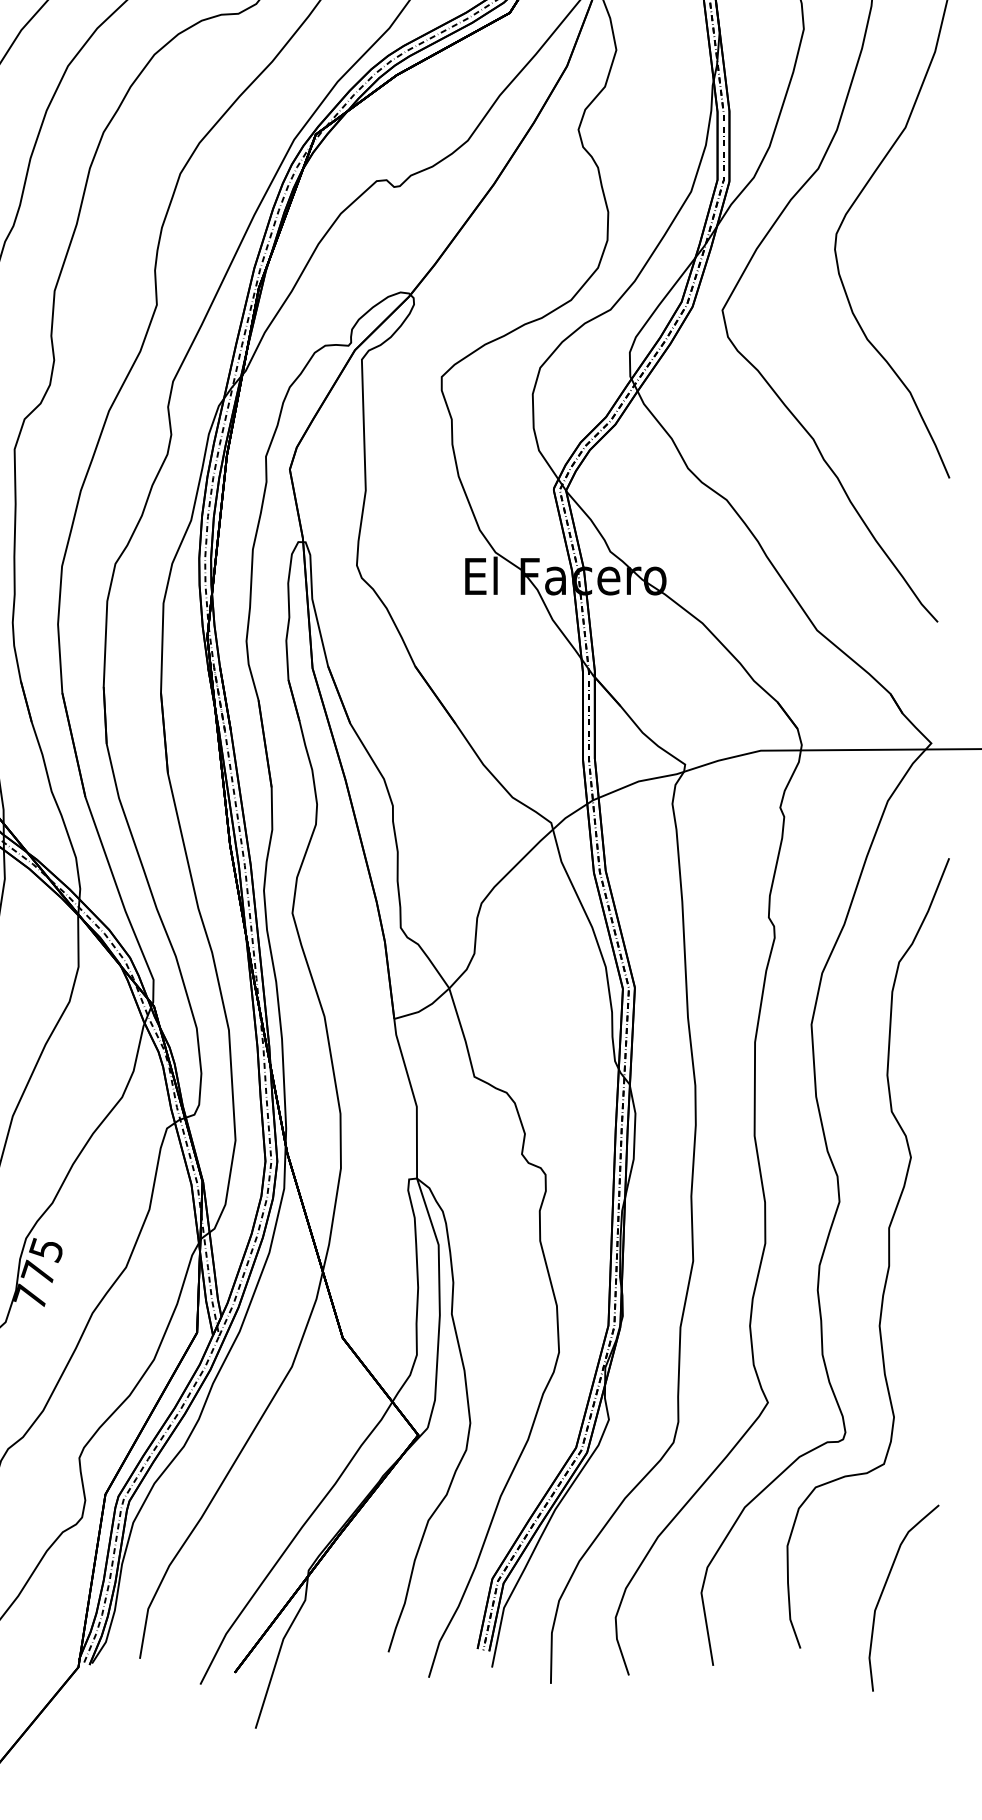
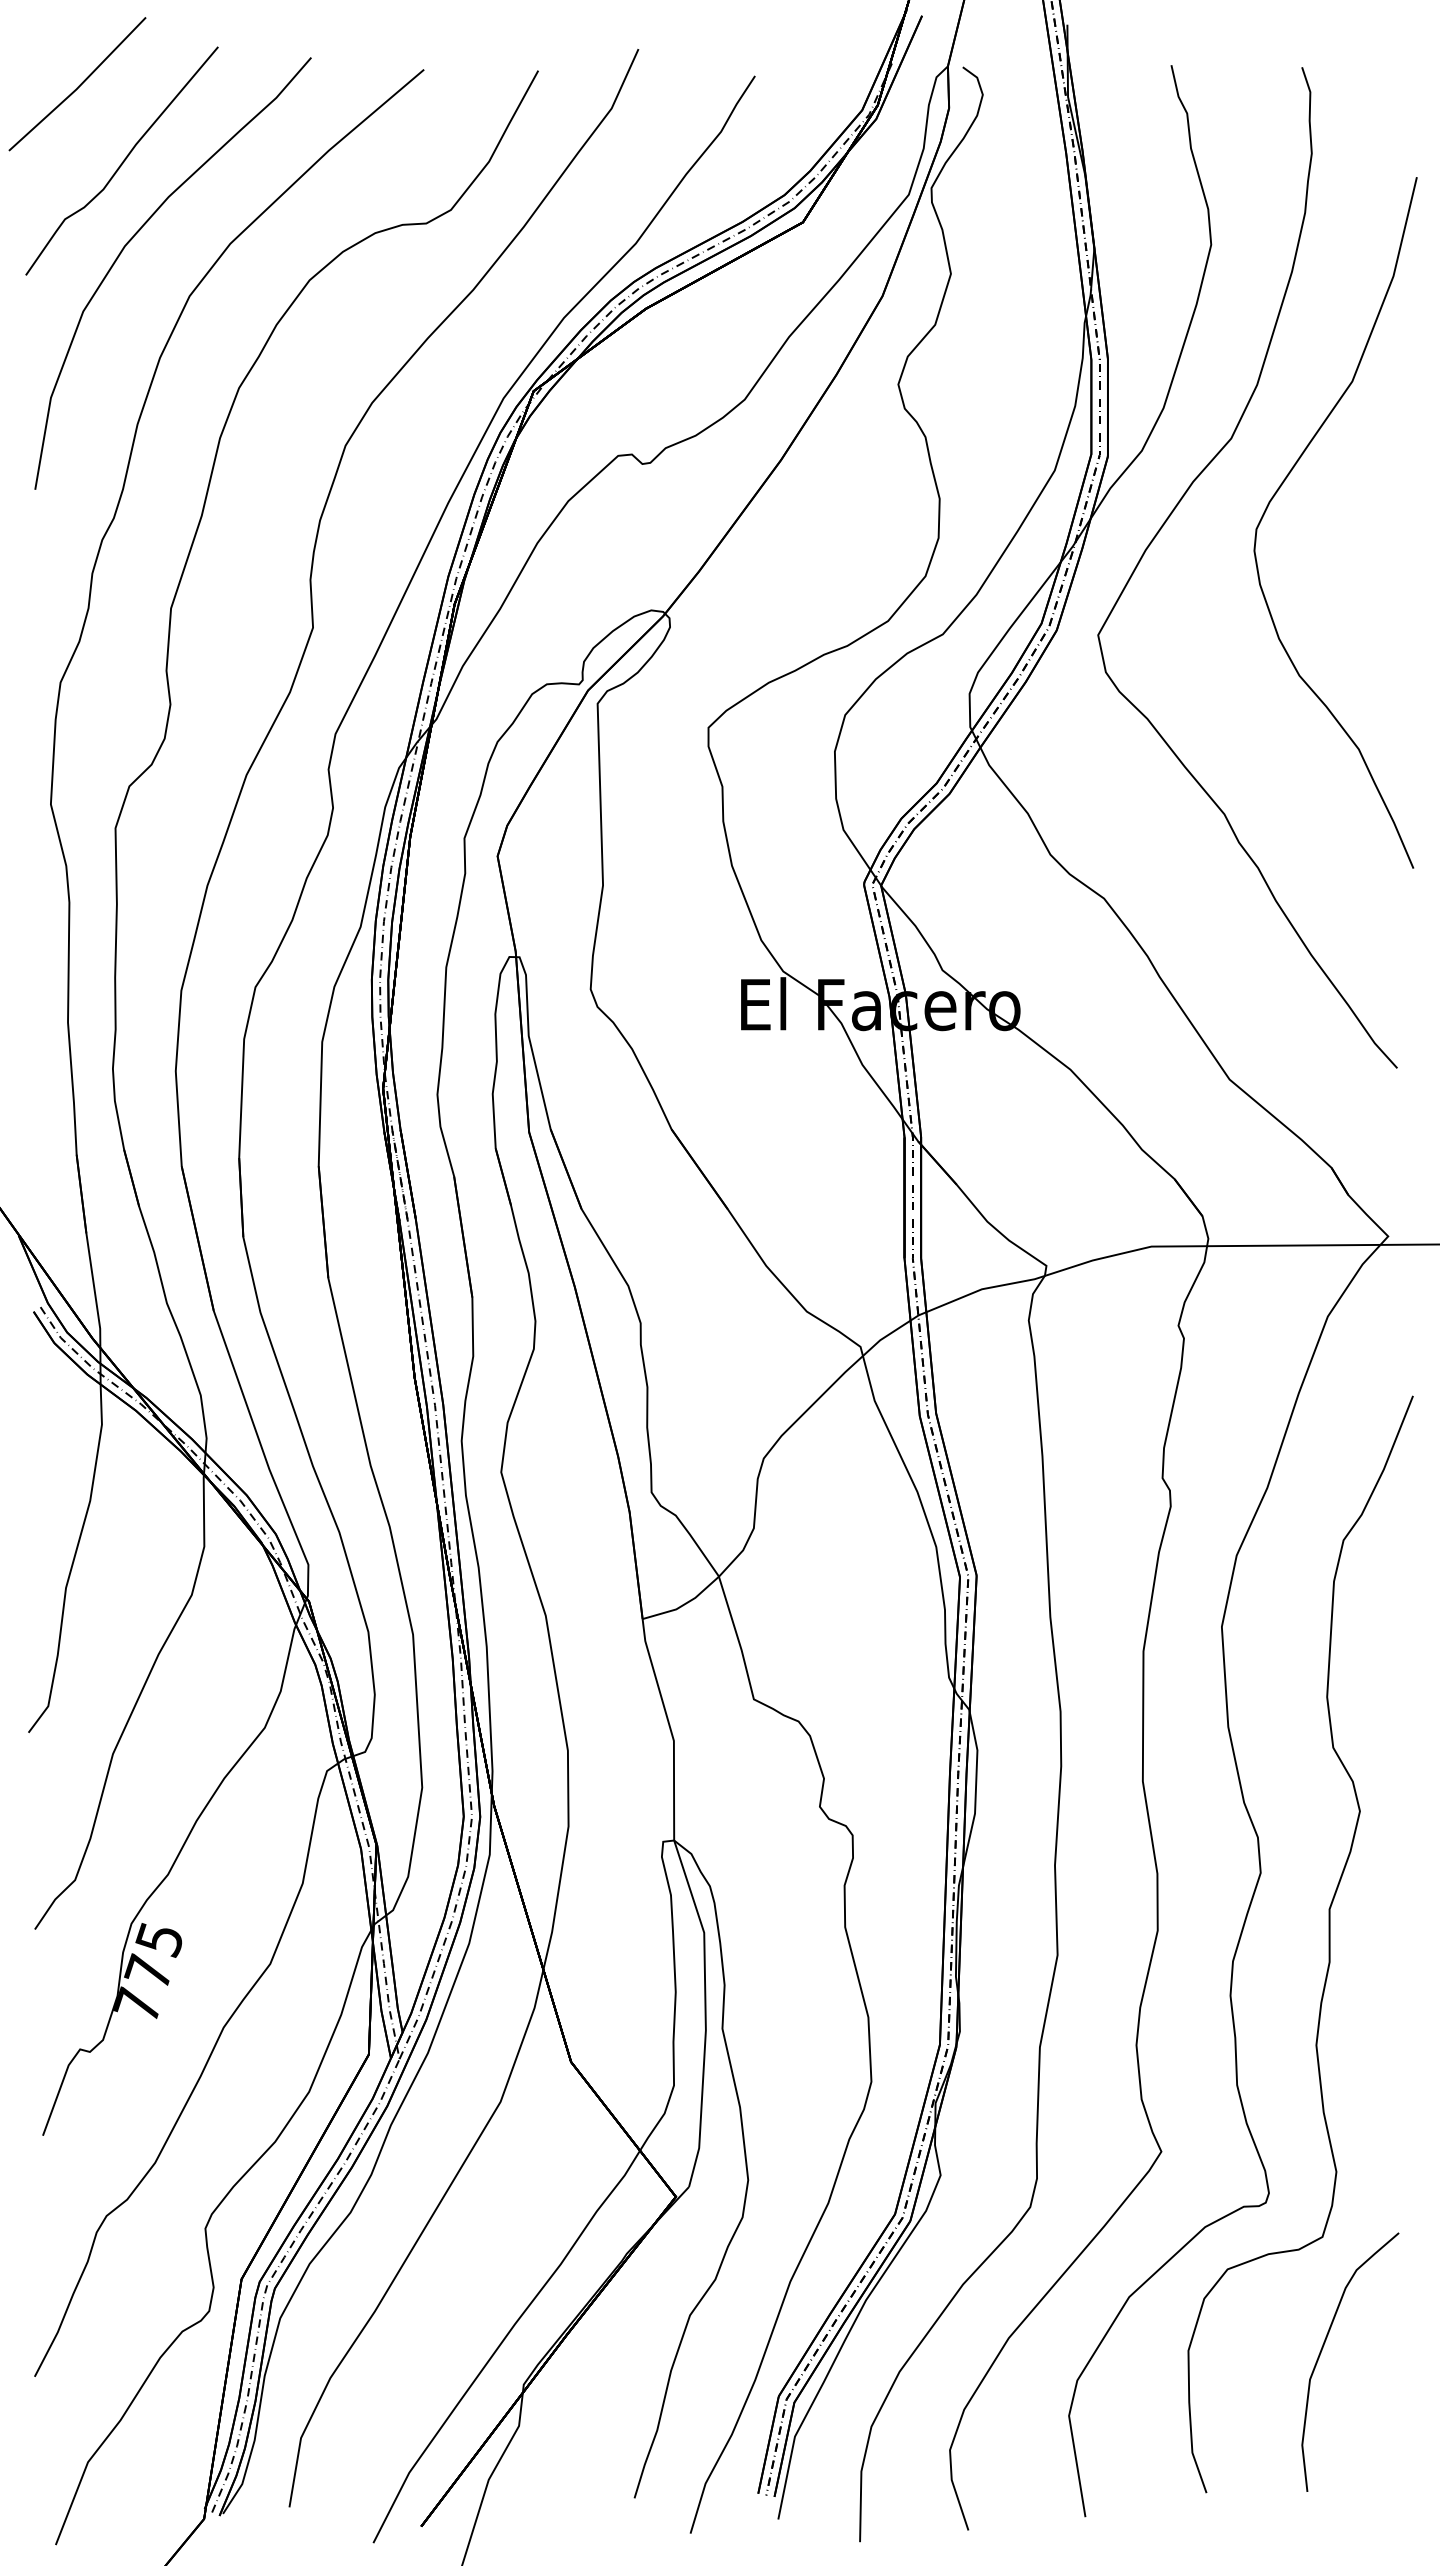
curve: (884, 1588) -> (1323, 2348), moved

